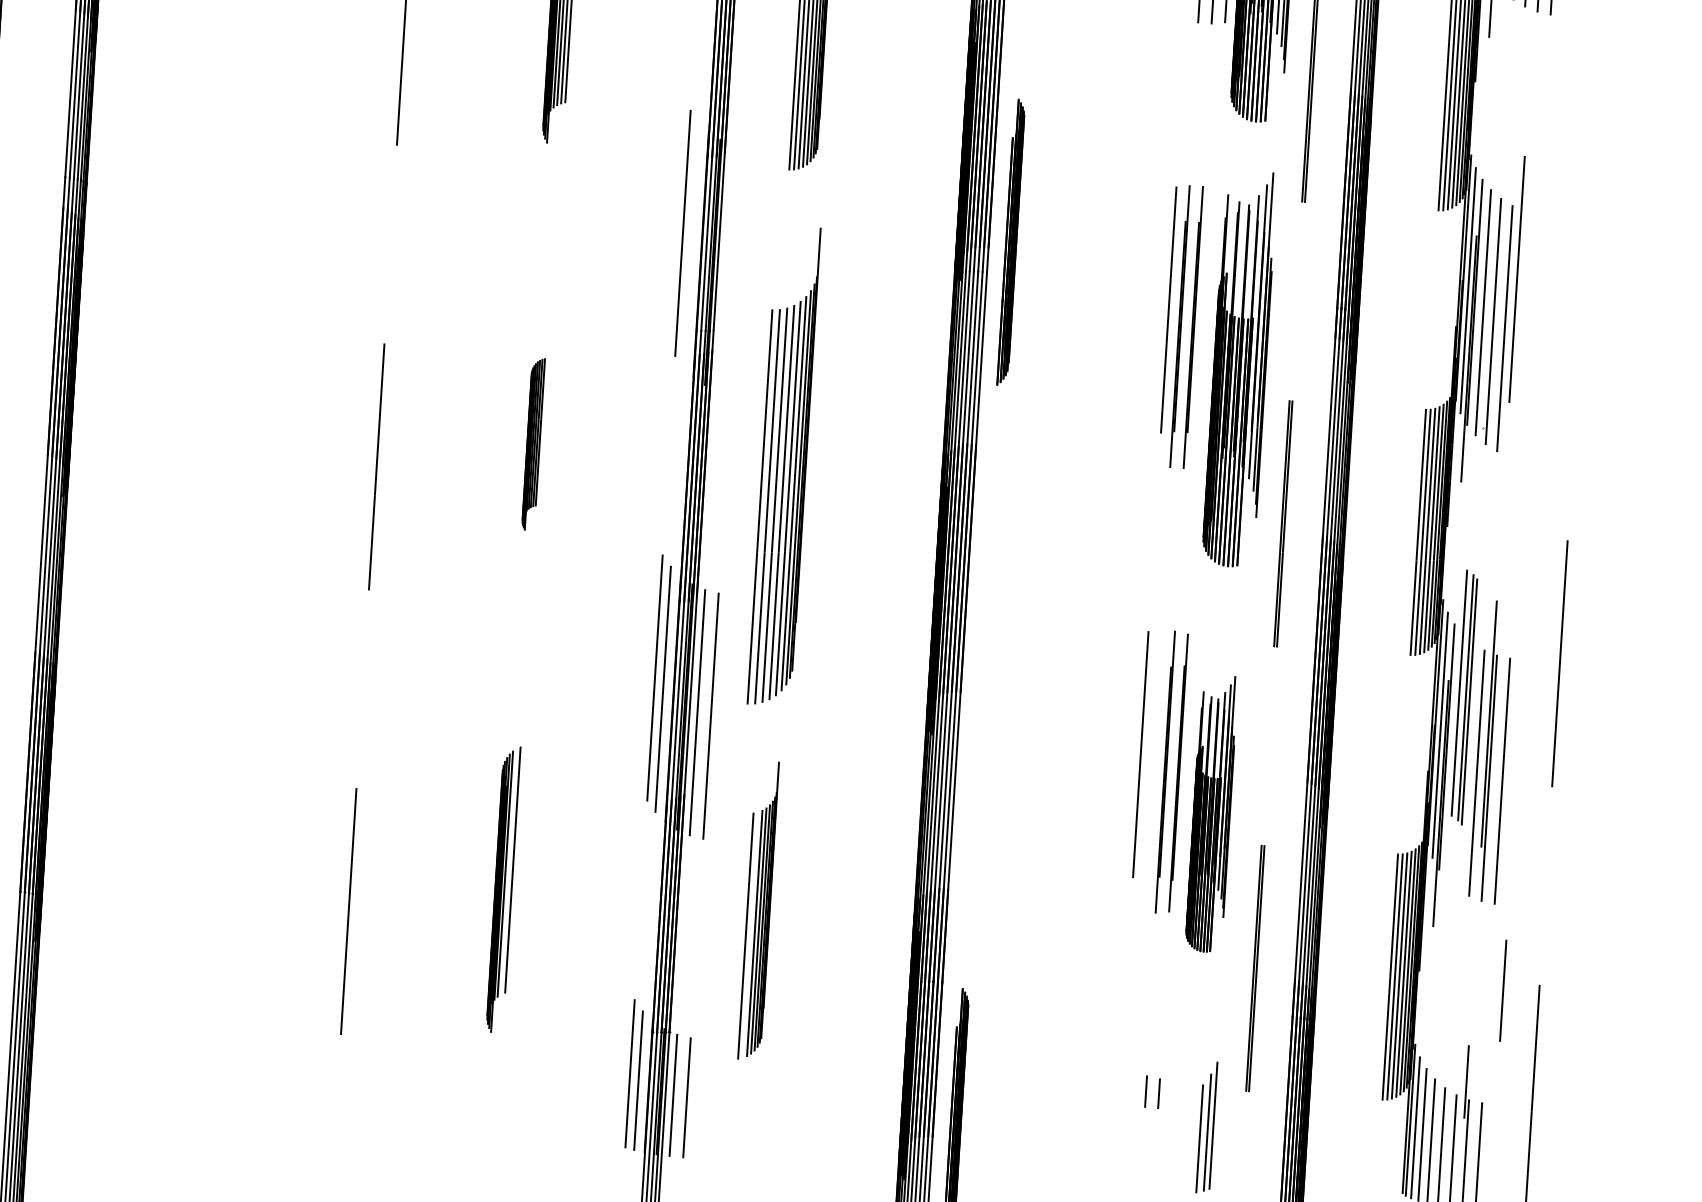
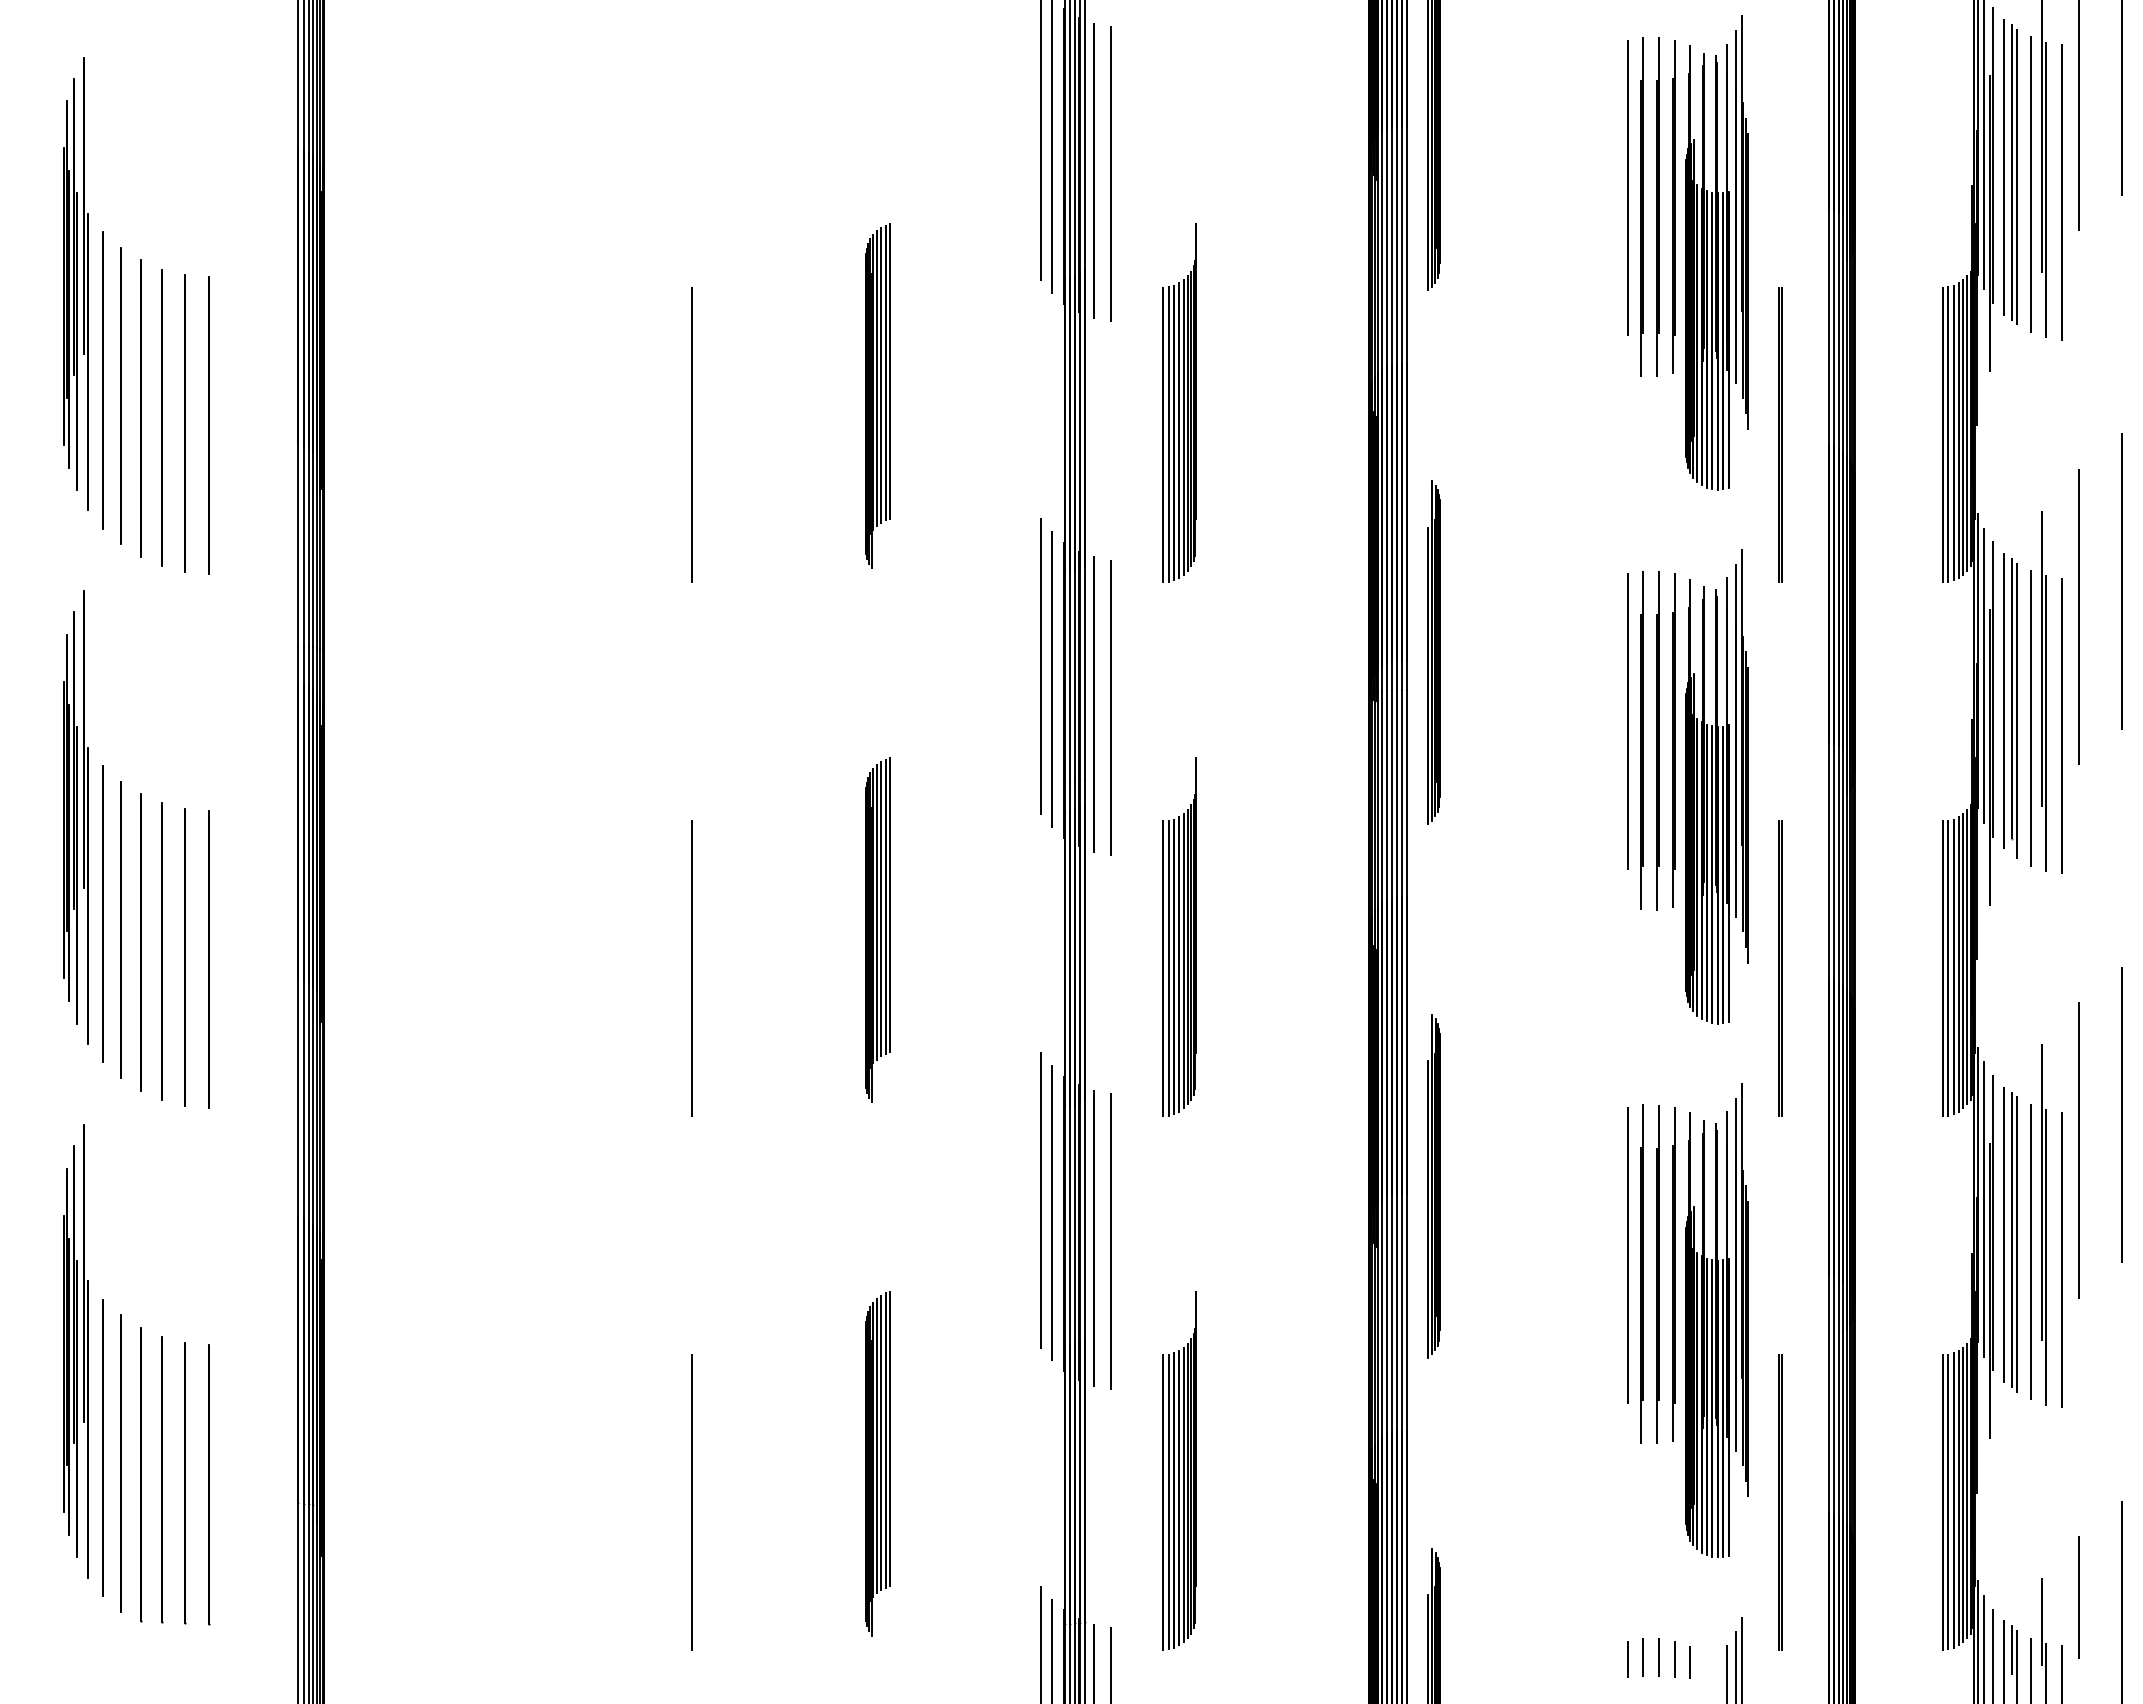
line: (1587, 219) -> (2121, 581), added
line: (691, 244) -> (1051, 679), added
line: (1549, 246) -> (2078, 616), added
line: (725, 267) -> (1094, 704), added
line: (738, 271) -> (1110, 707), added
line: (1489, 310) -> (2011, 698), added
line: (1206, 328) -> (1673, 740), added
line: (1517, 333) -> (2046, 723), added
line: (1530, 336) -> (2061, 725), added
part: (532, 443) -> (877, 929), size x1.67
part: (784, 465) -> (1179, 936), size x0.62
part: (982, 687) -> (1433, 1186), added
line: (1521, 690) -> (2078, 1150), added
part: (1464, 697) -> (2010, 1239), moved
line: (1151, 770) -> (1641, 1273), added
part: (1211, 813) -> (1716, 1320), size x1.43
line: (517, 868) -> (890, 1438), added
line: (508, 871) -> (880, 1442), added
line: (750, 935) -> (1174, 1500), added
line: (741, 936) -> (1163, 1502), added
line: (1503, 990) -> (2078, 1597), moved
line: (1119, 1090) -> (1627, 1658), added
line: (1132, 1090) -> (1643, 1657), added
line: (1171, 1097) -> (1690, 1662), added
line: (1439, 1103) -> (2011, 1649), added

